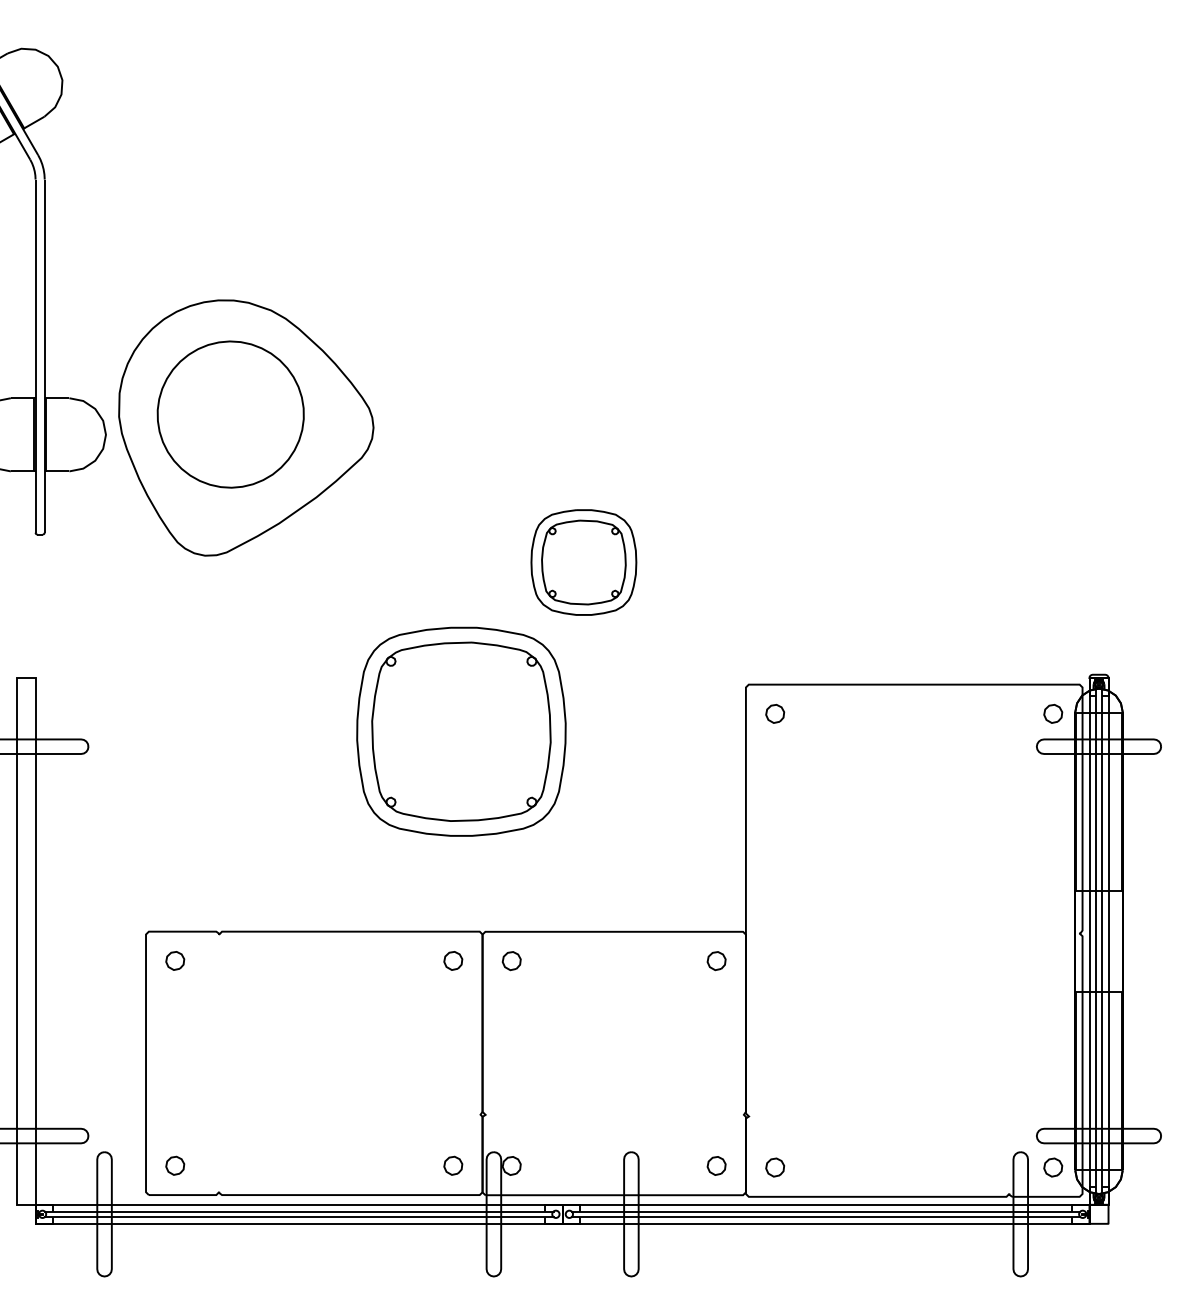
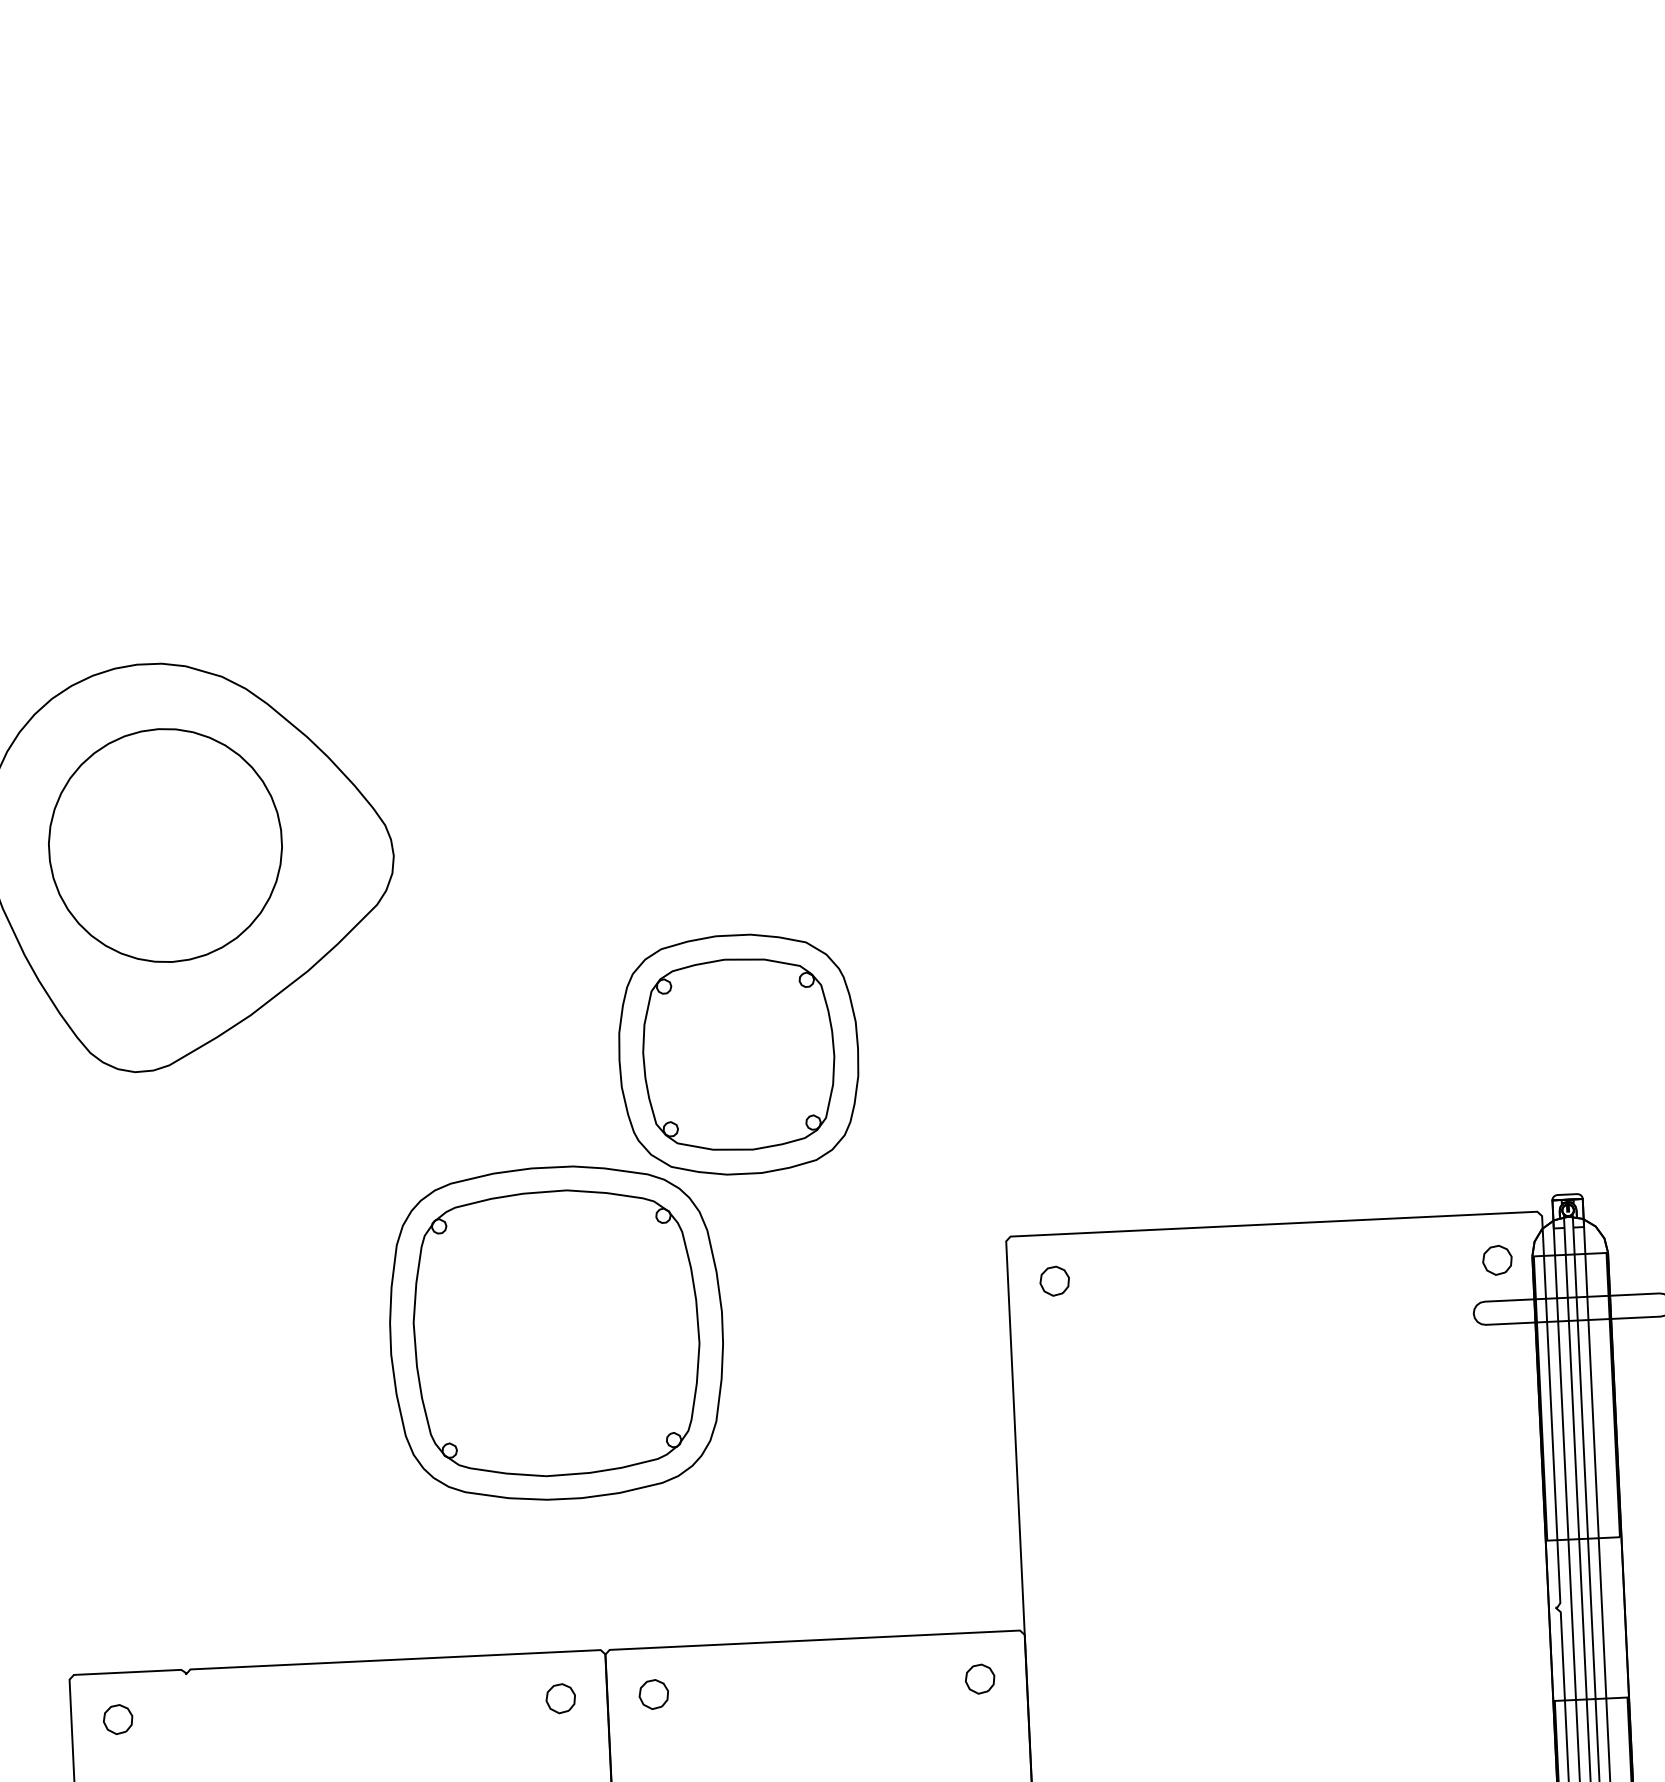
part: (583, 562) -> (738, 1054), size x1.43

